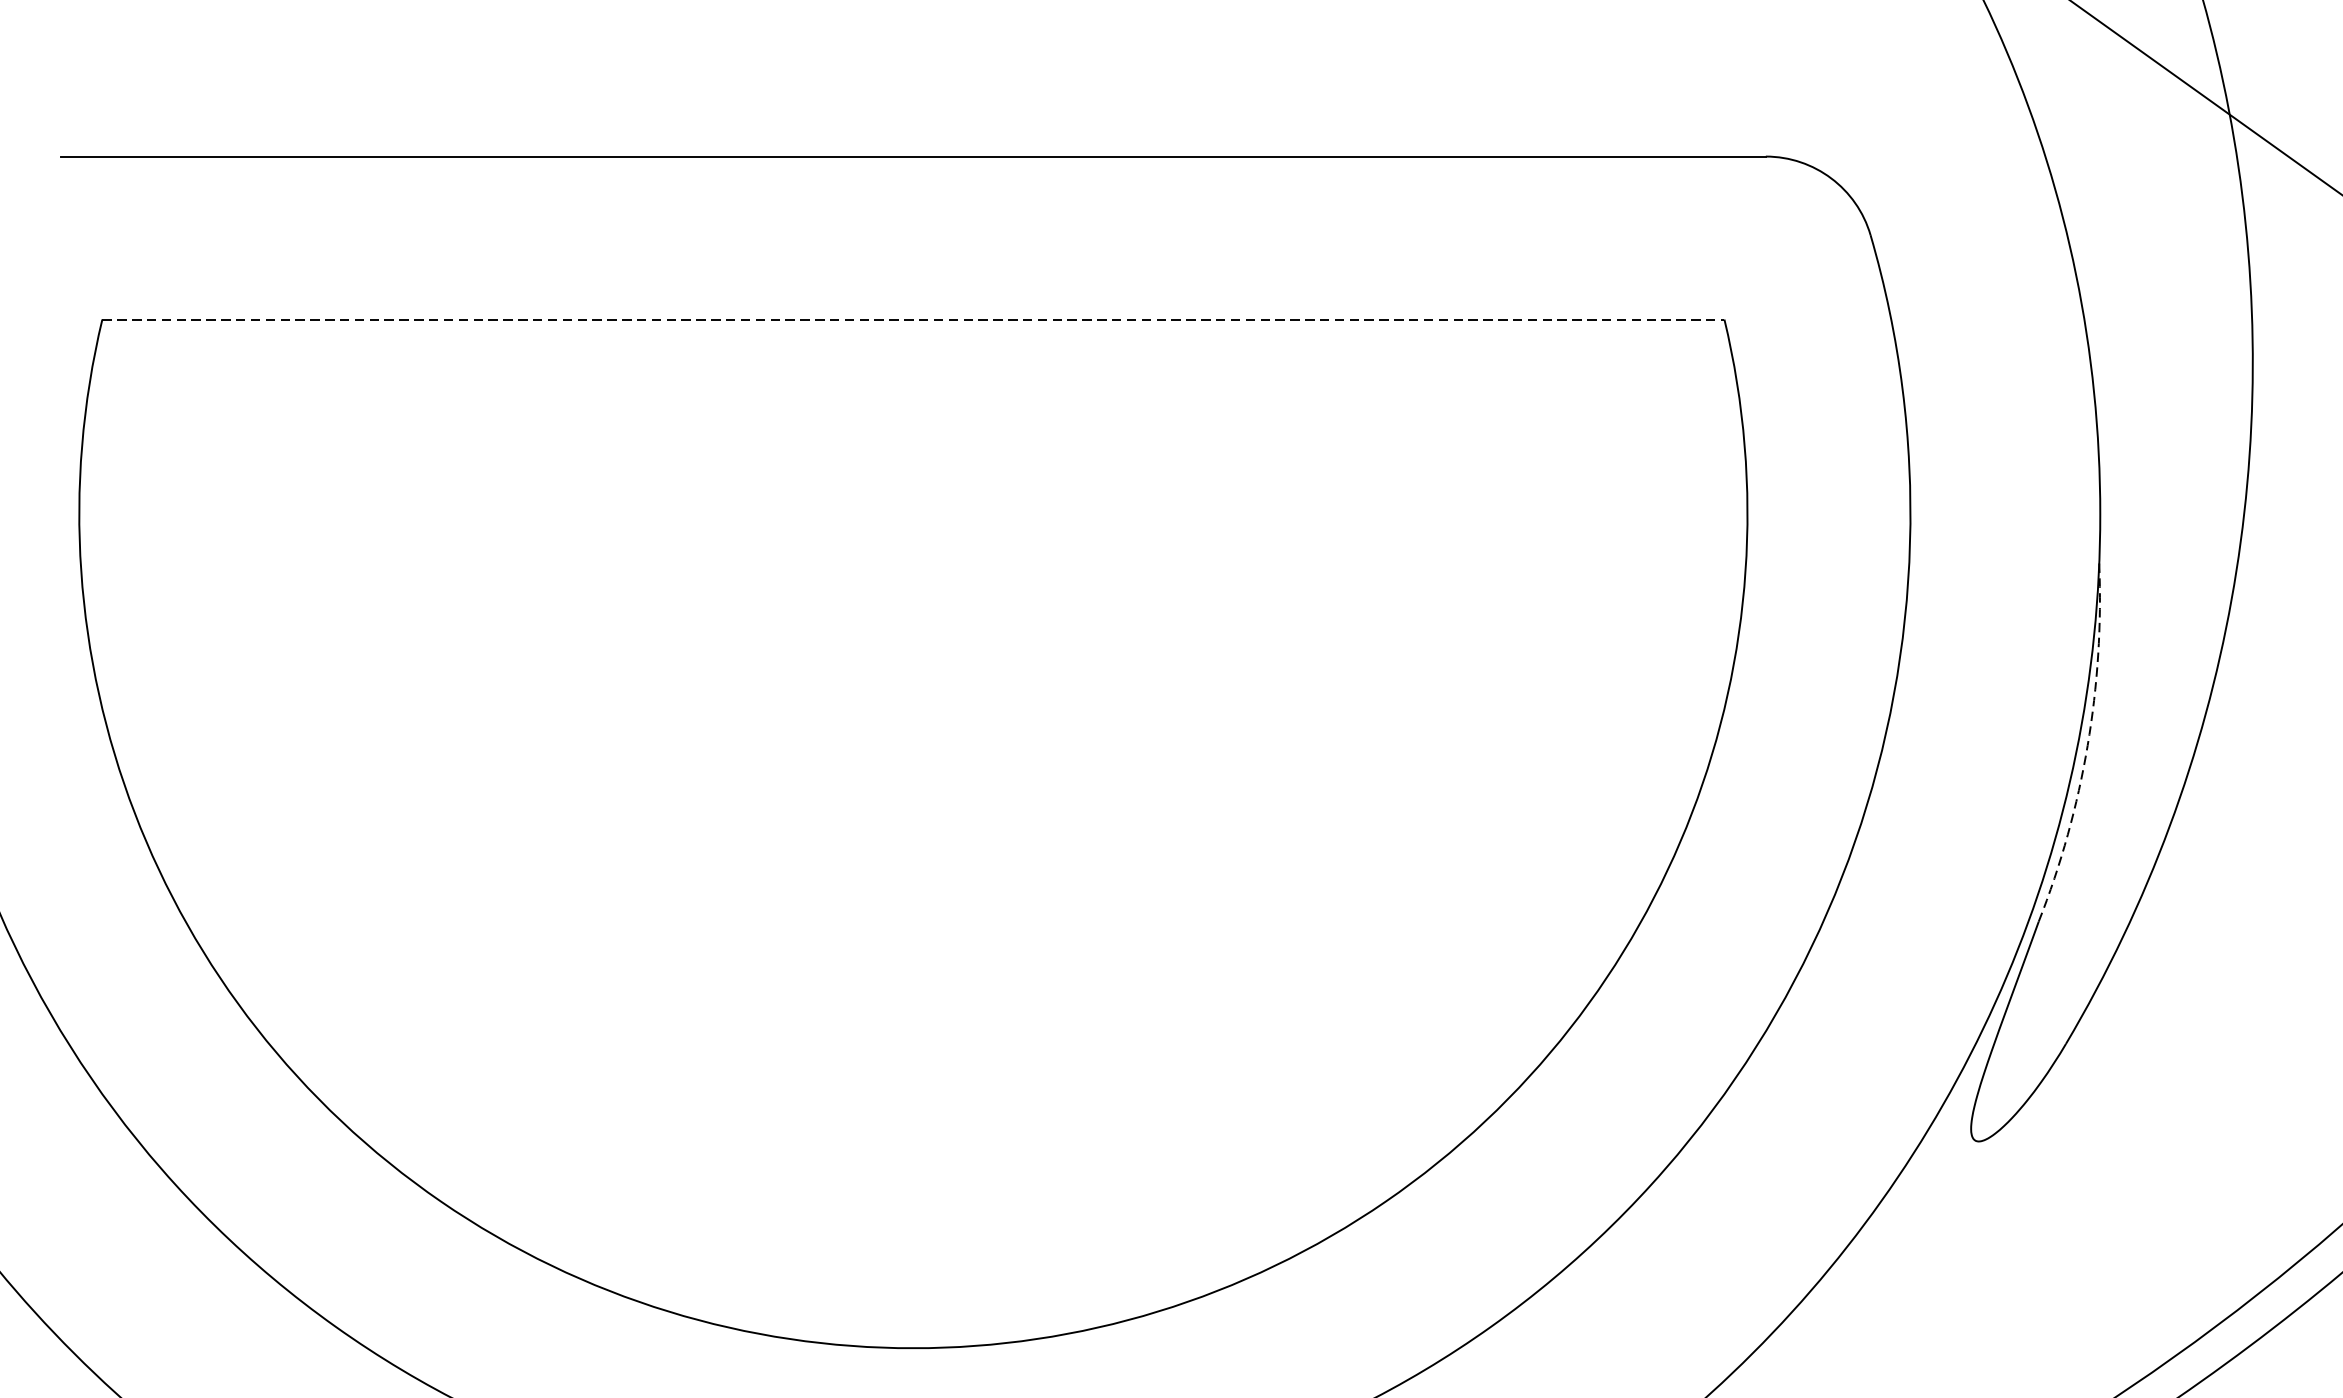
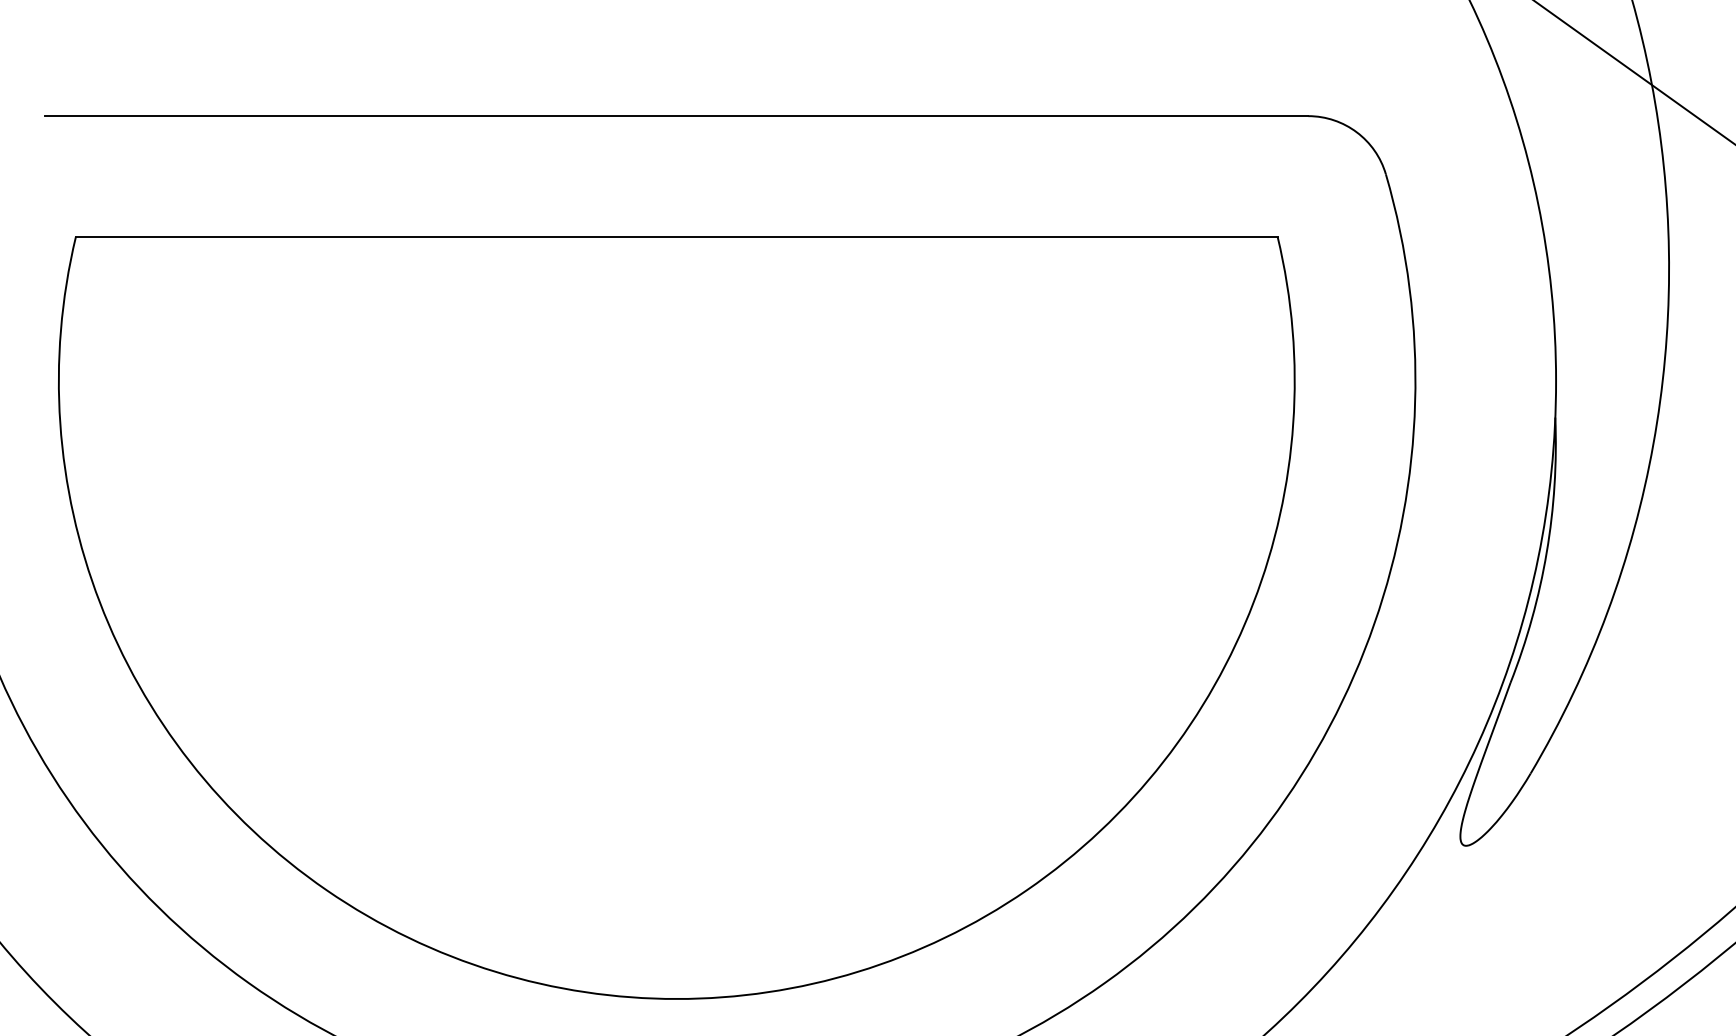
line: (913, 319) -> (676, 236), dashed -> solid
arc: (2087, 745) -> (1546, 552), dashed -> solid

